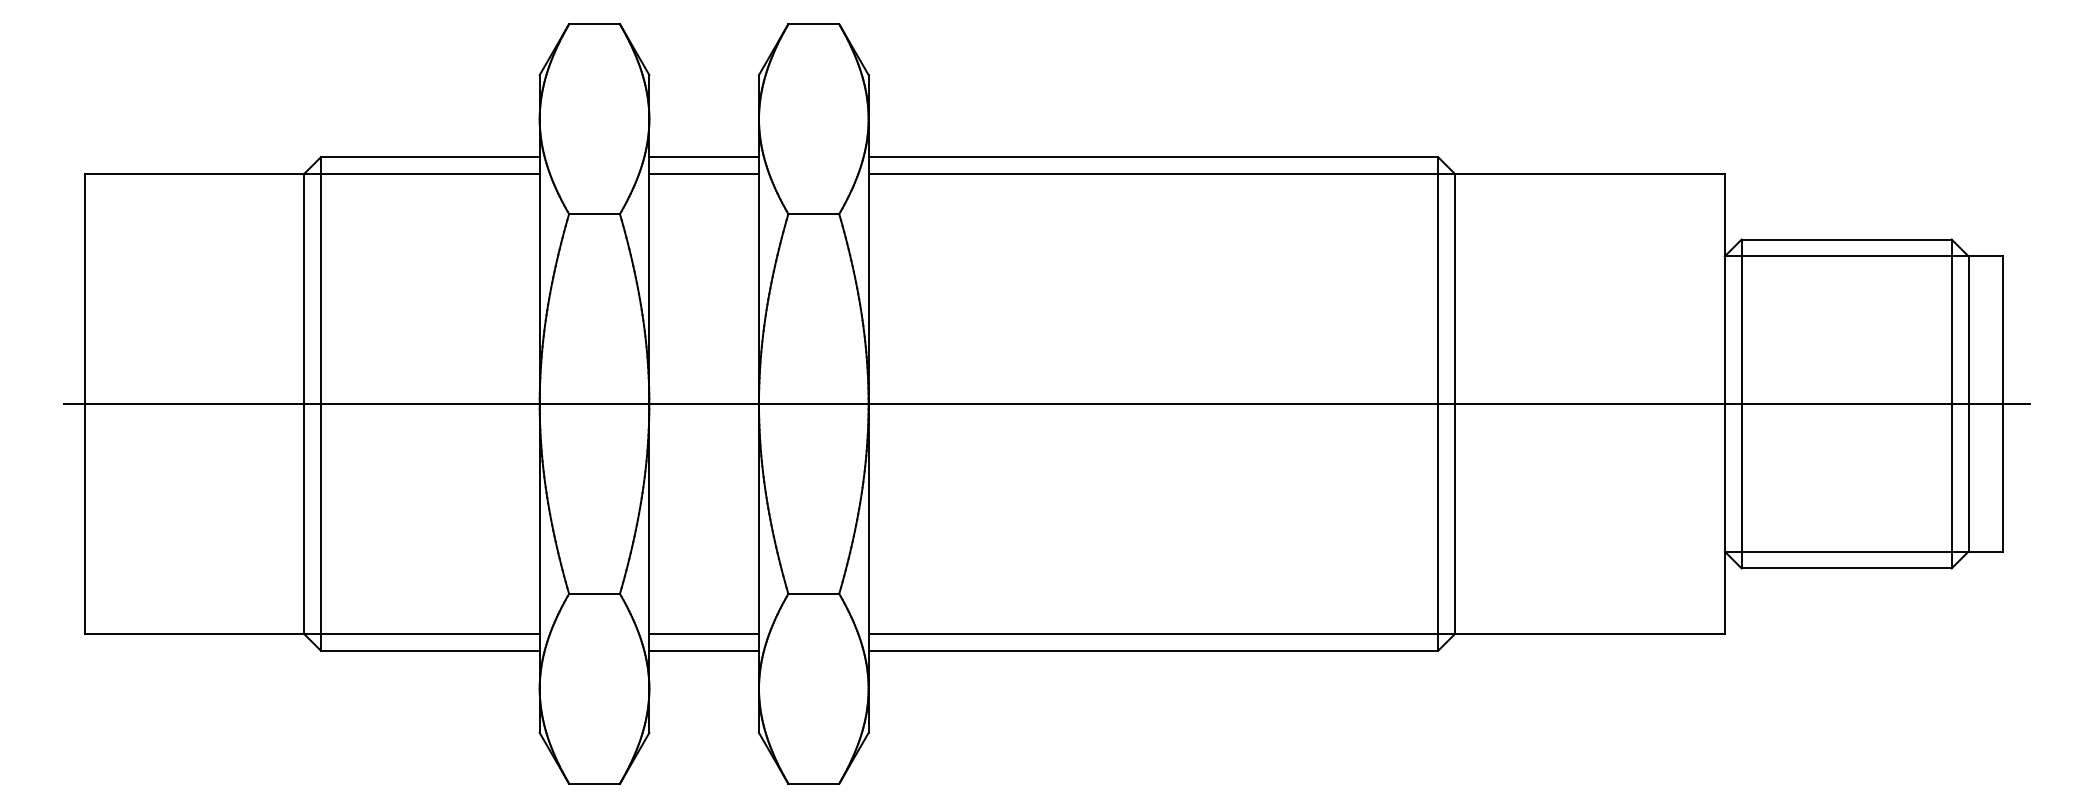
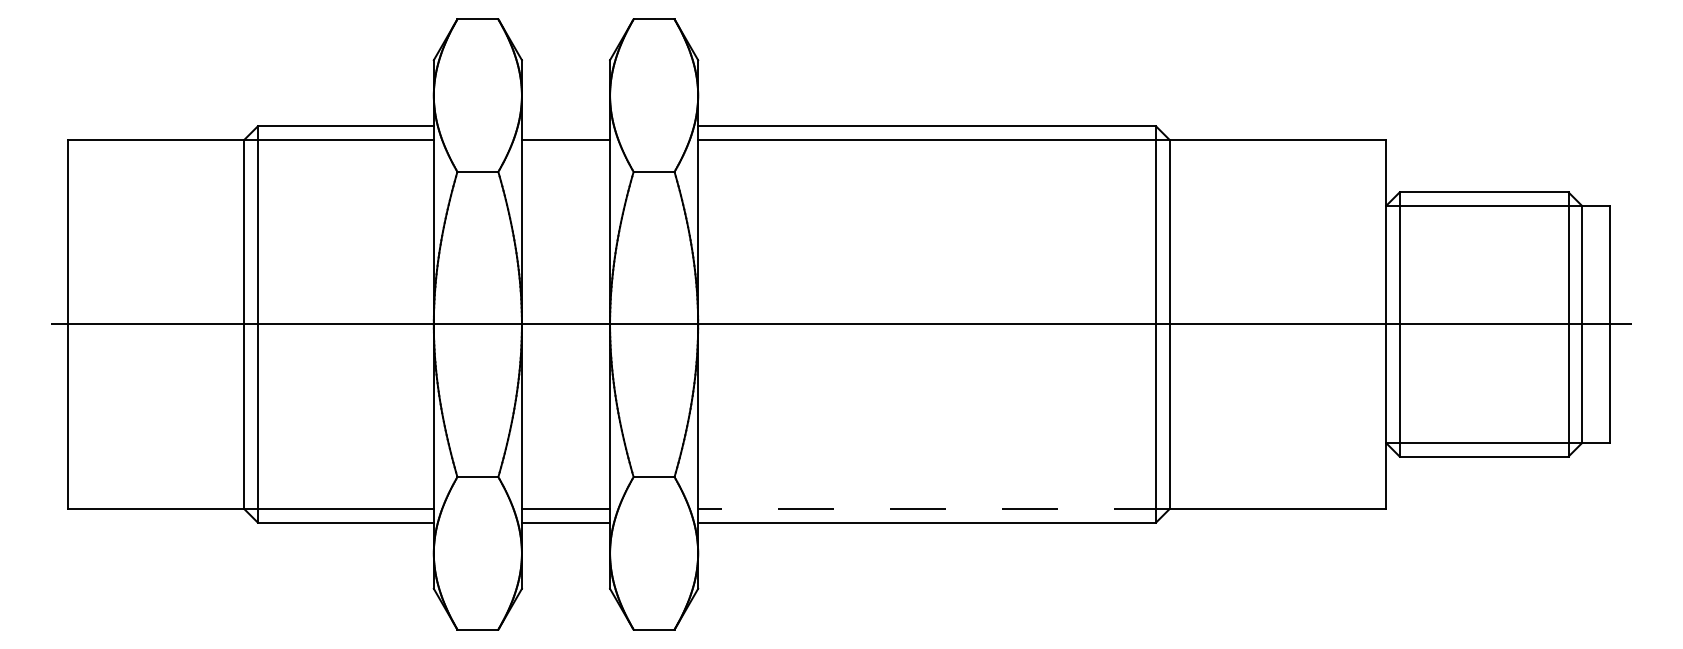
line: (703, 157) -> (565, 126), removed
line: (1161, 633) -> (933, 508), solid -> dashed

